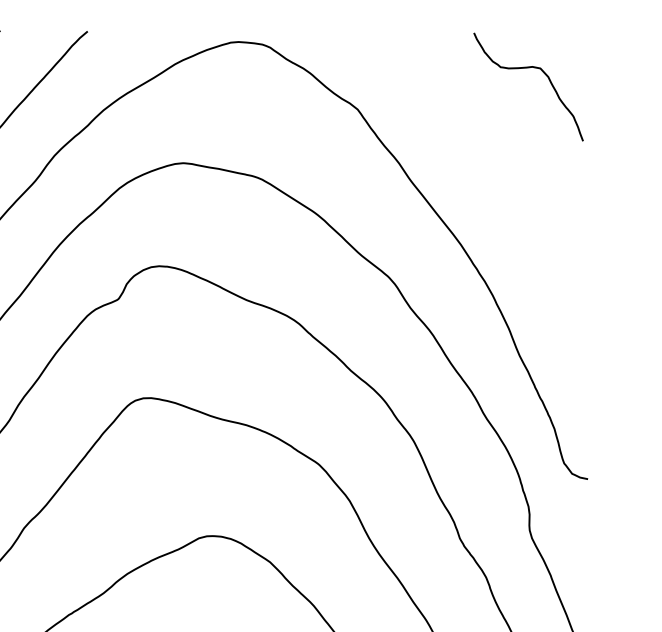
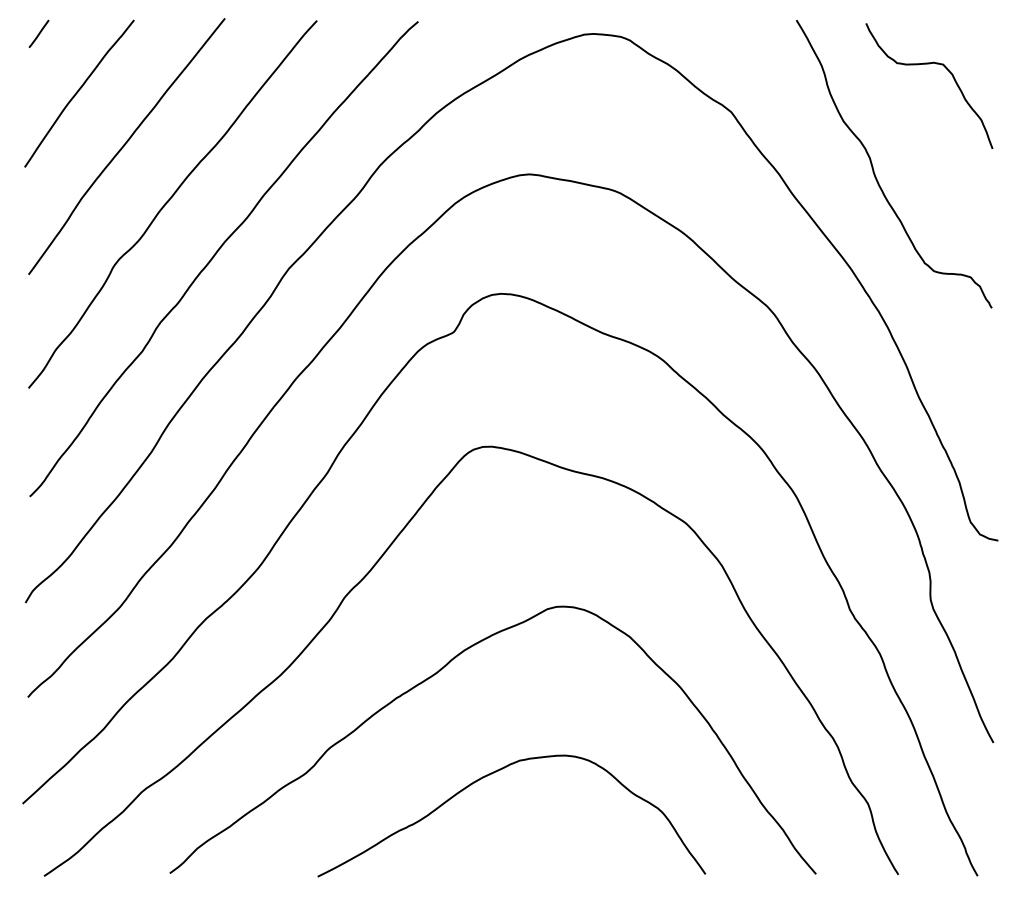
curve: (481, 159) -> (874, 170), added

